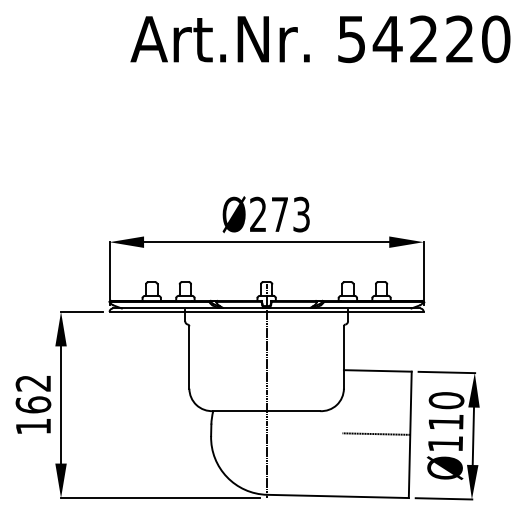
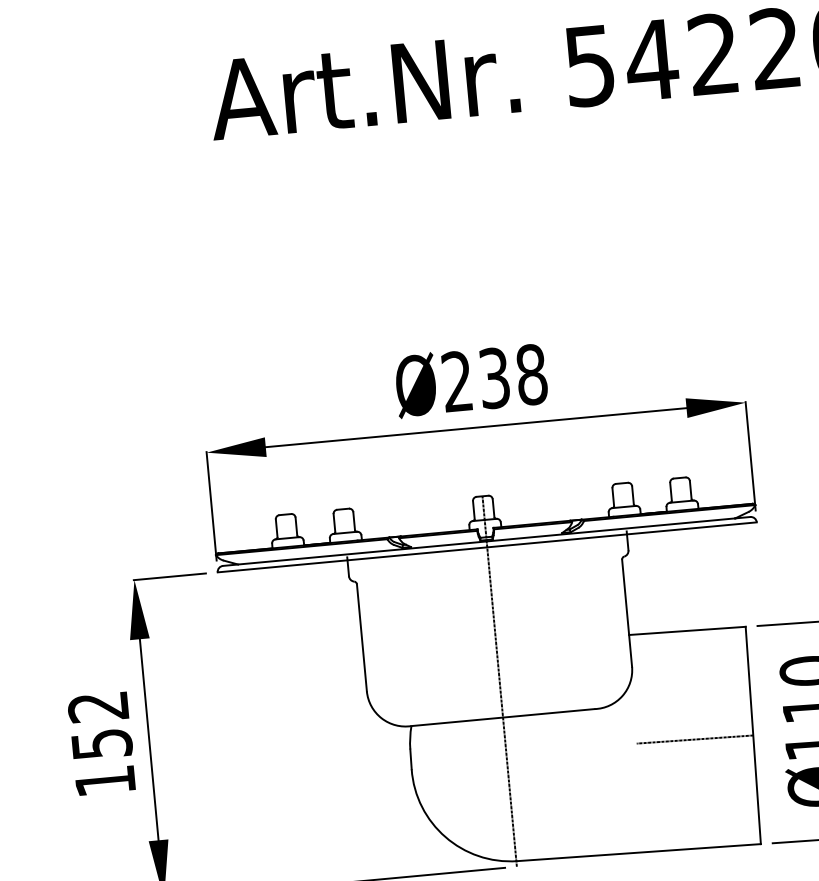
text: (290, 214) -> (512, 376), Ø273 -> Ø238
text: (33, 404) -> (101, 743), 162 -> 152

